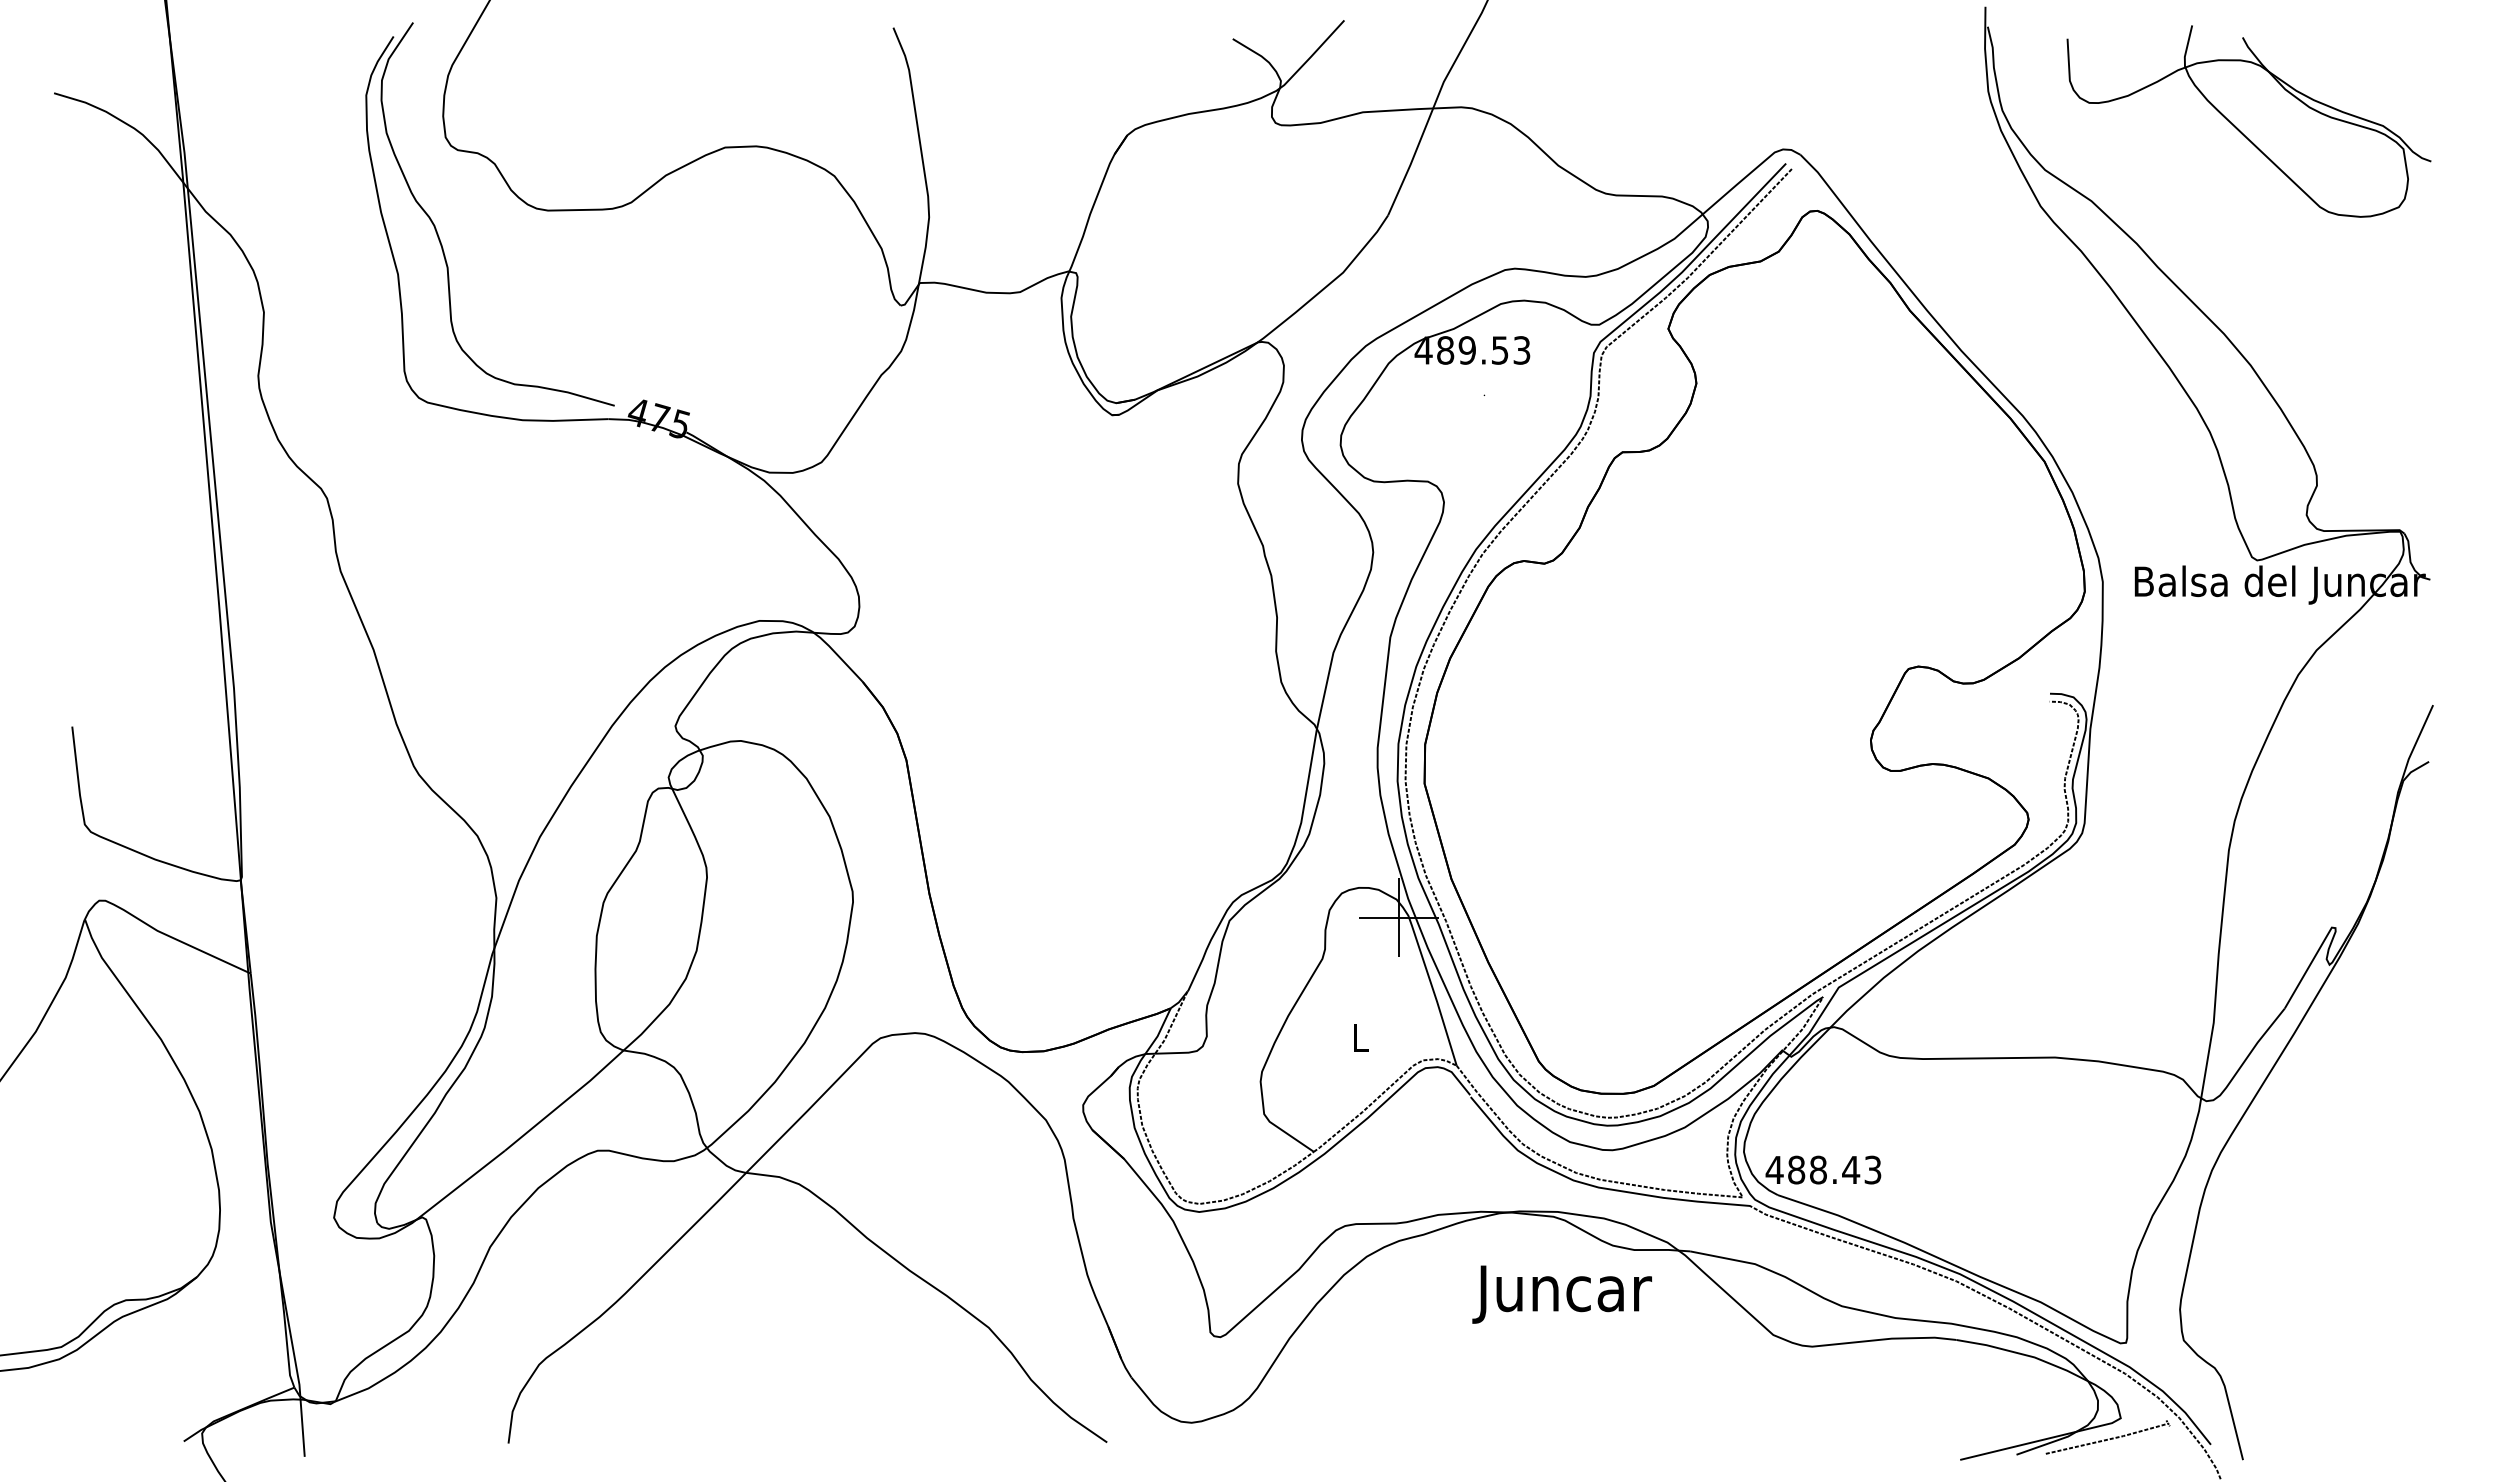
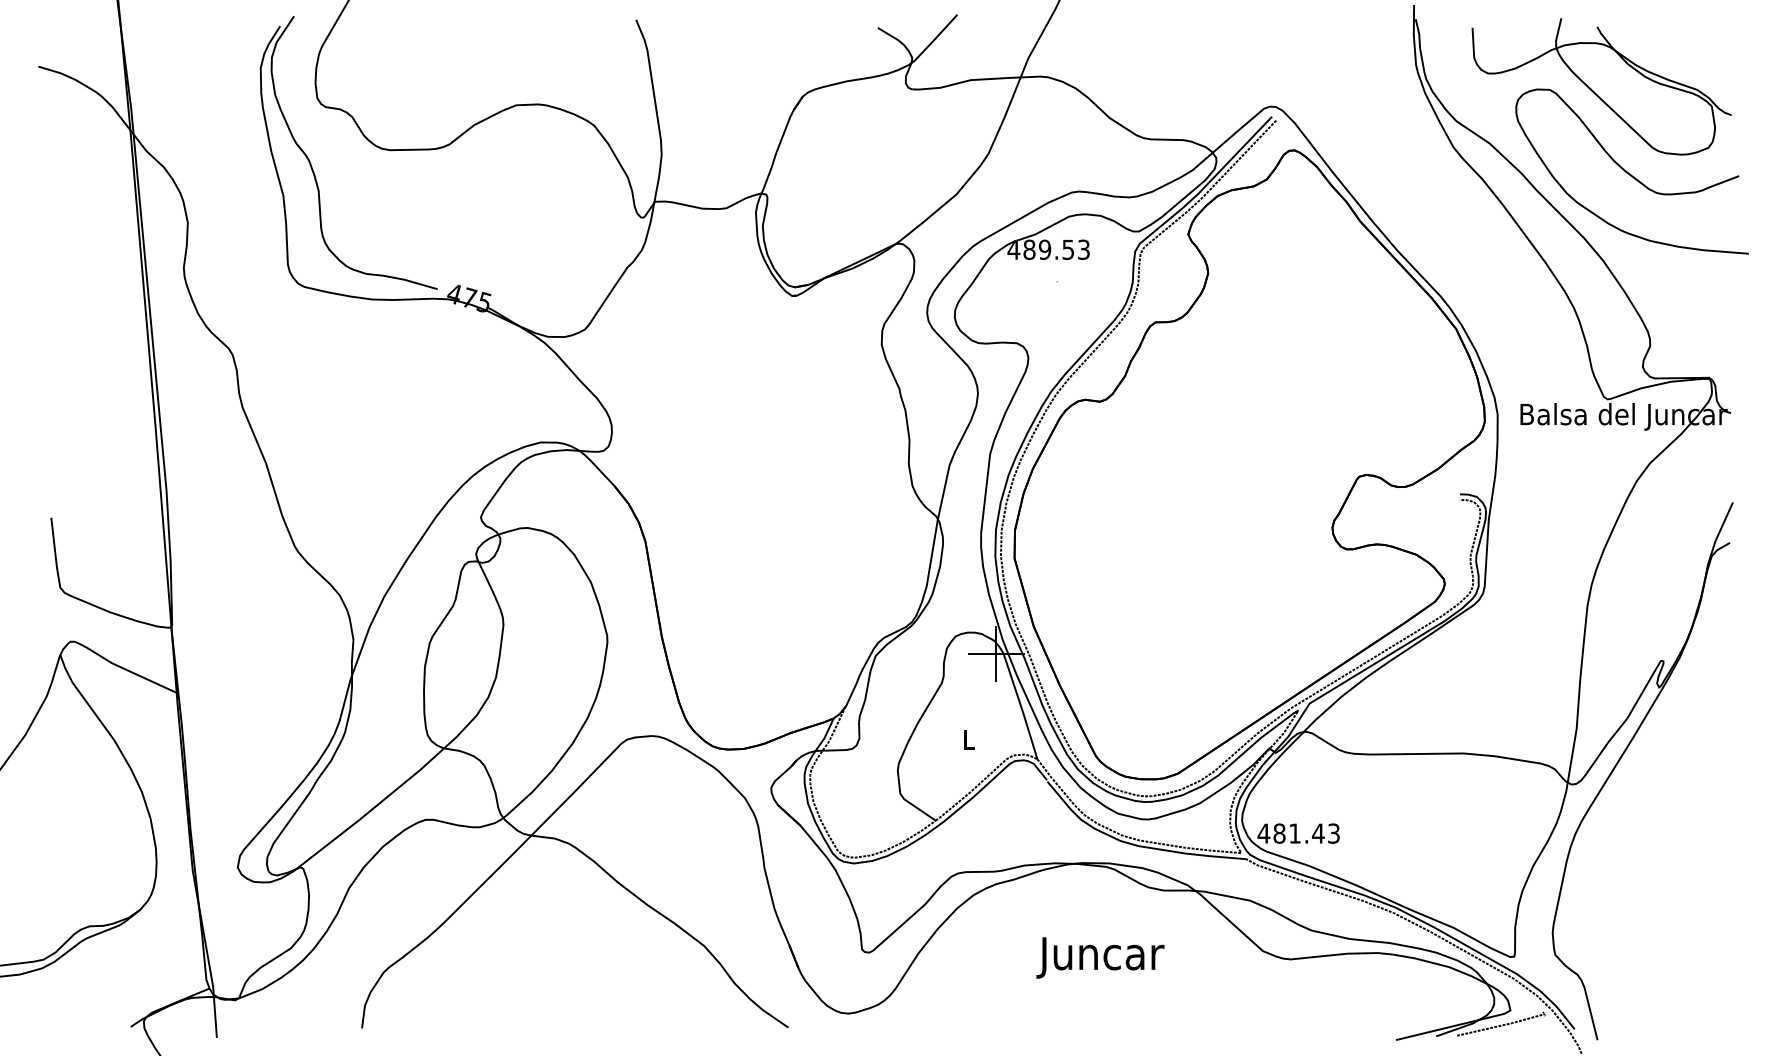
curve: (2288, 243) -> (1629, 173), added
text: (1818, 1169) -> (1295, 833), 488.43 -> 481.43
text: (1561, 1294) -> (1099, 957), moved

